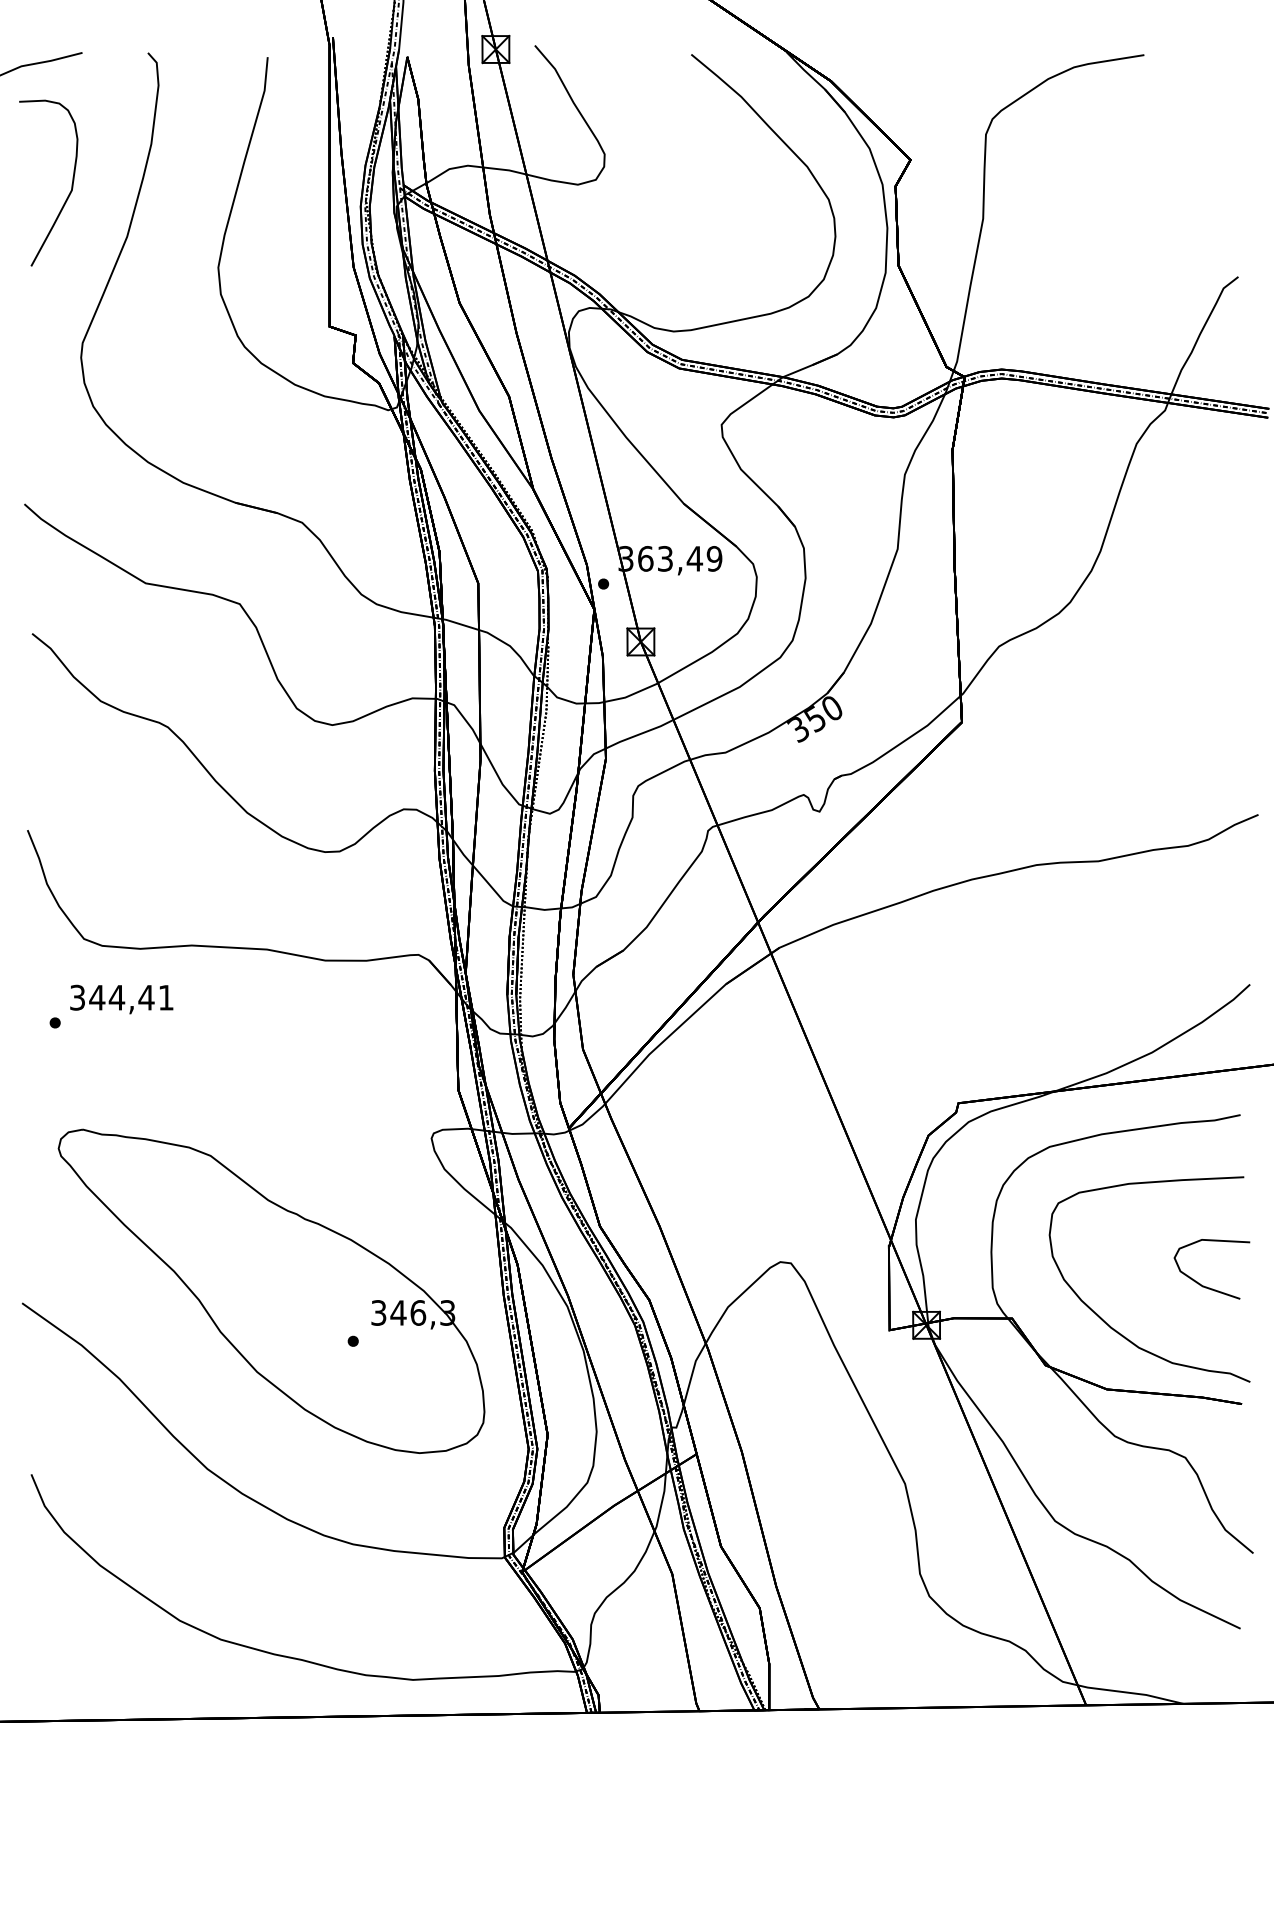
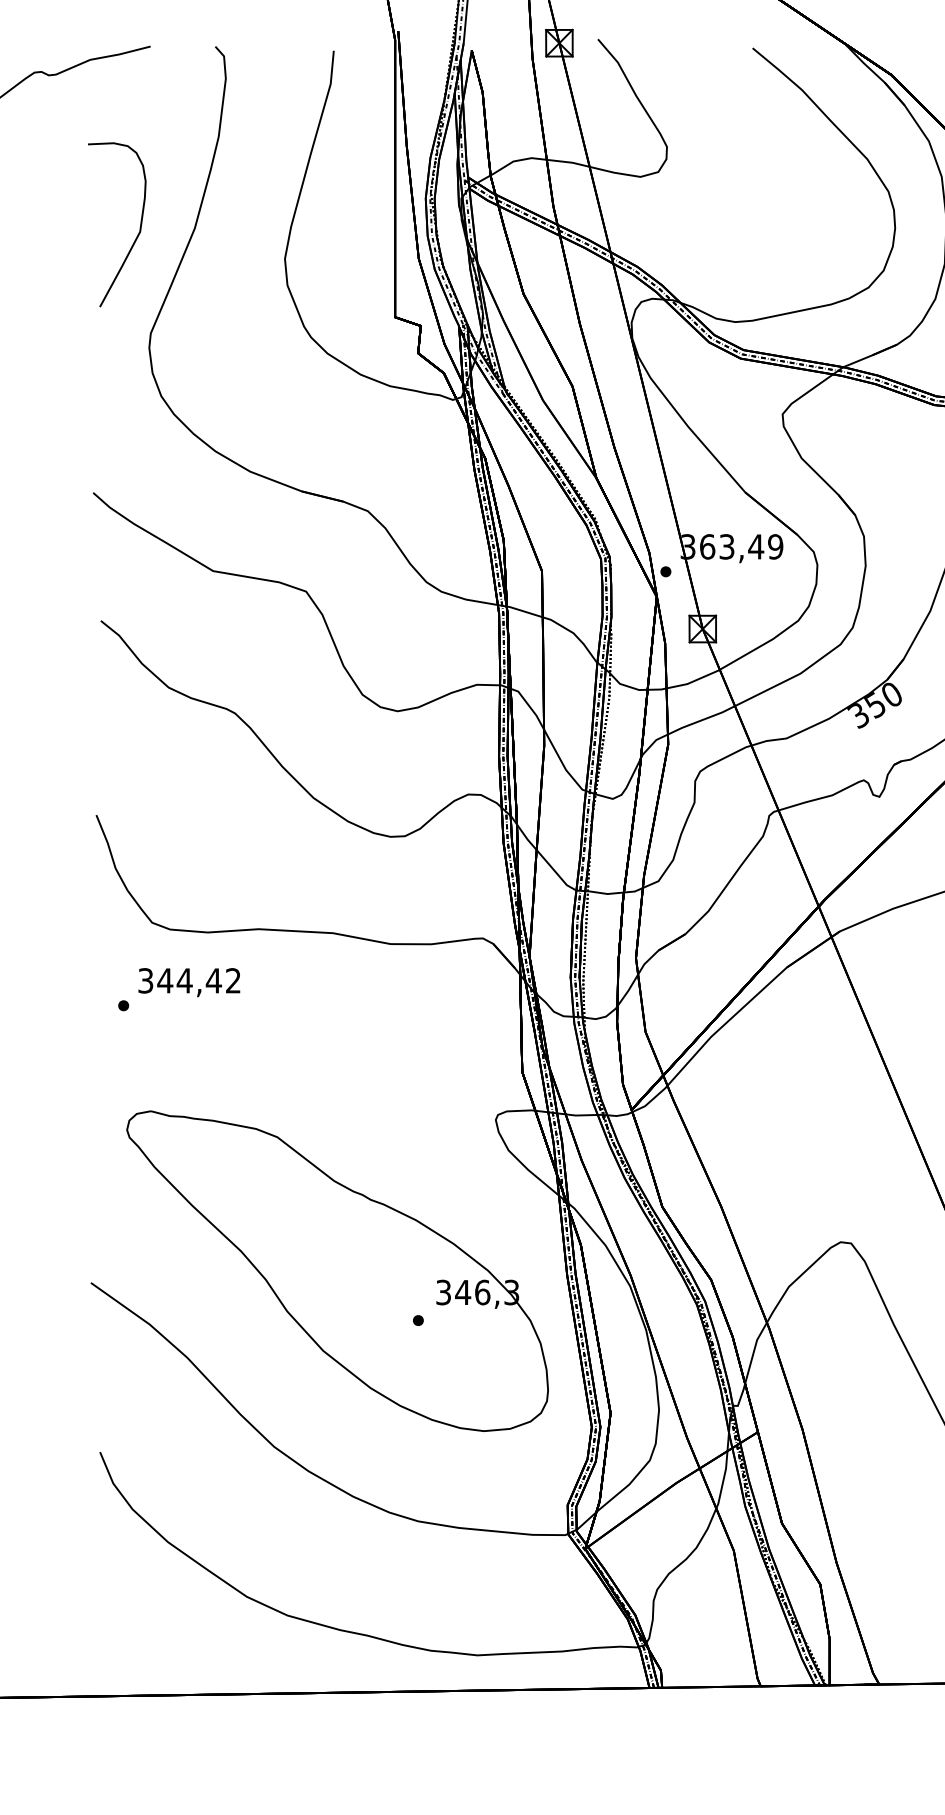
curve: (71, 184) -> (139, 226), moved
text: (165, 997) -> (232, 980), 344,41 -> 344,42

